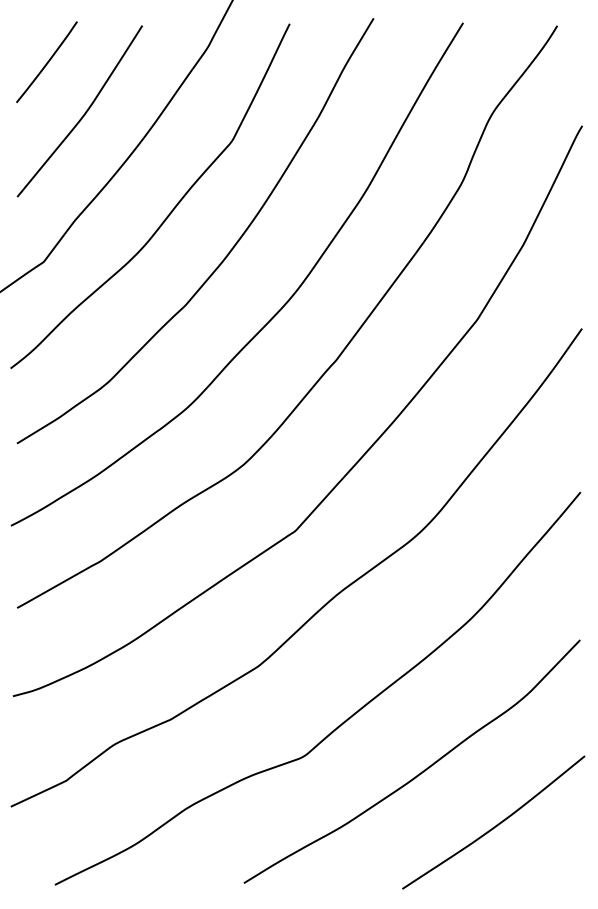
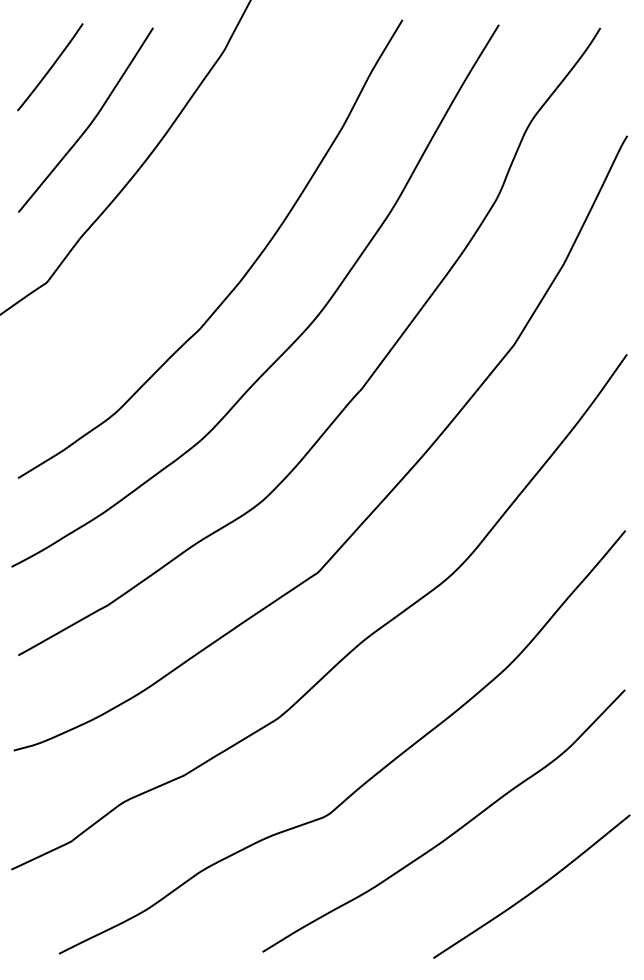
curve: (169, 212) -> (182, 229), removed

